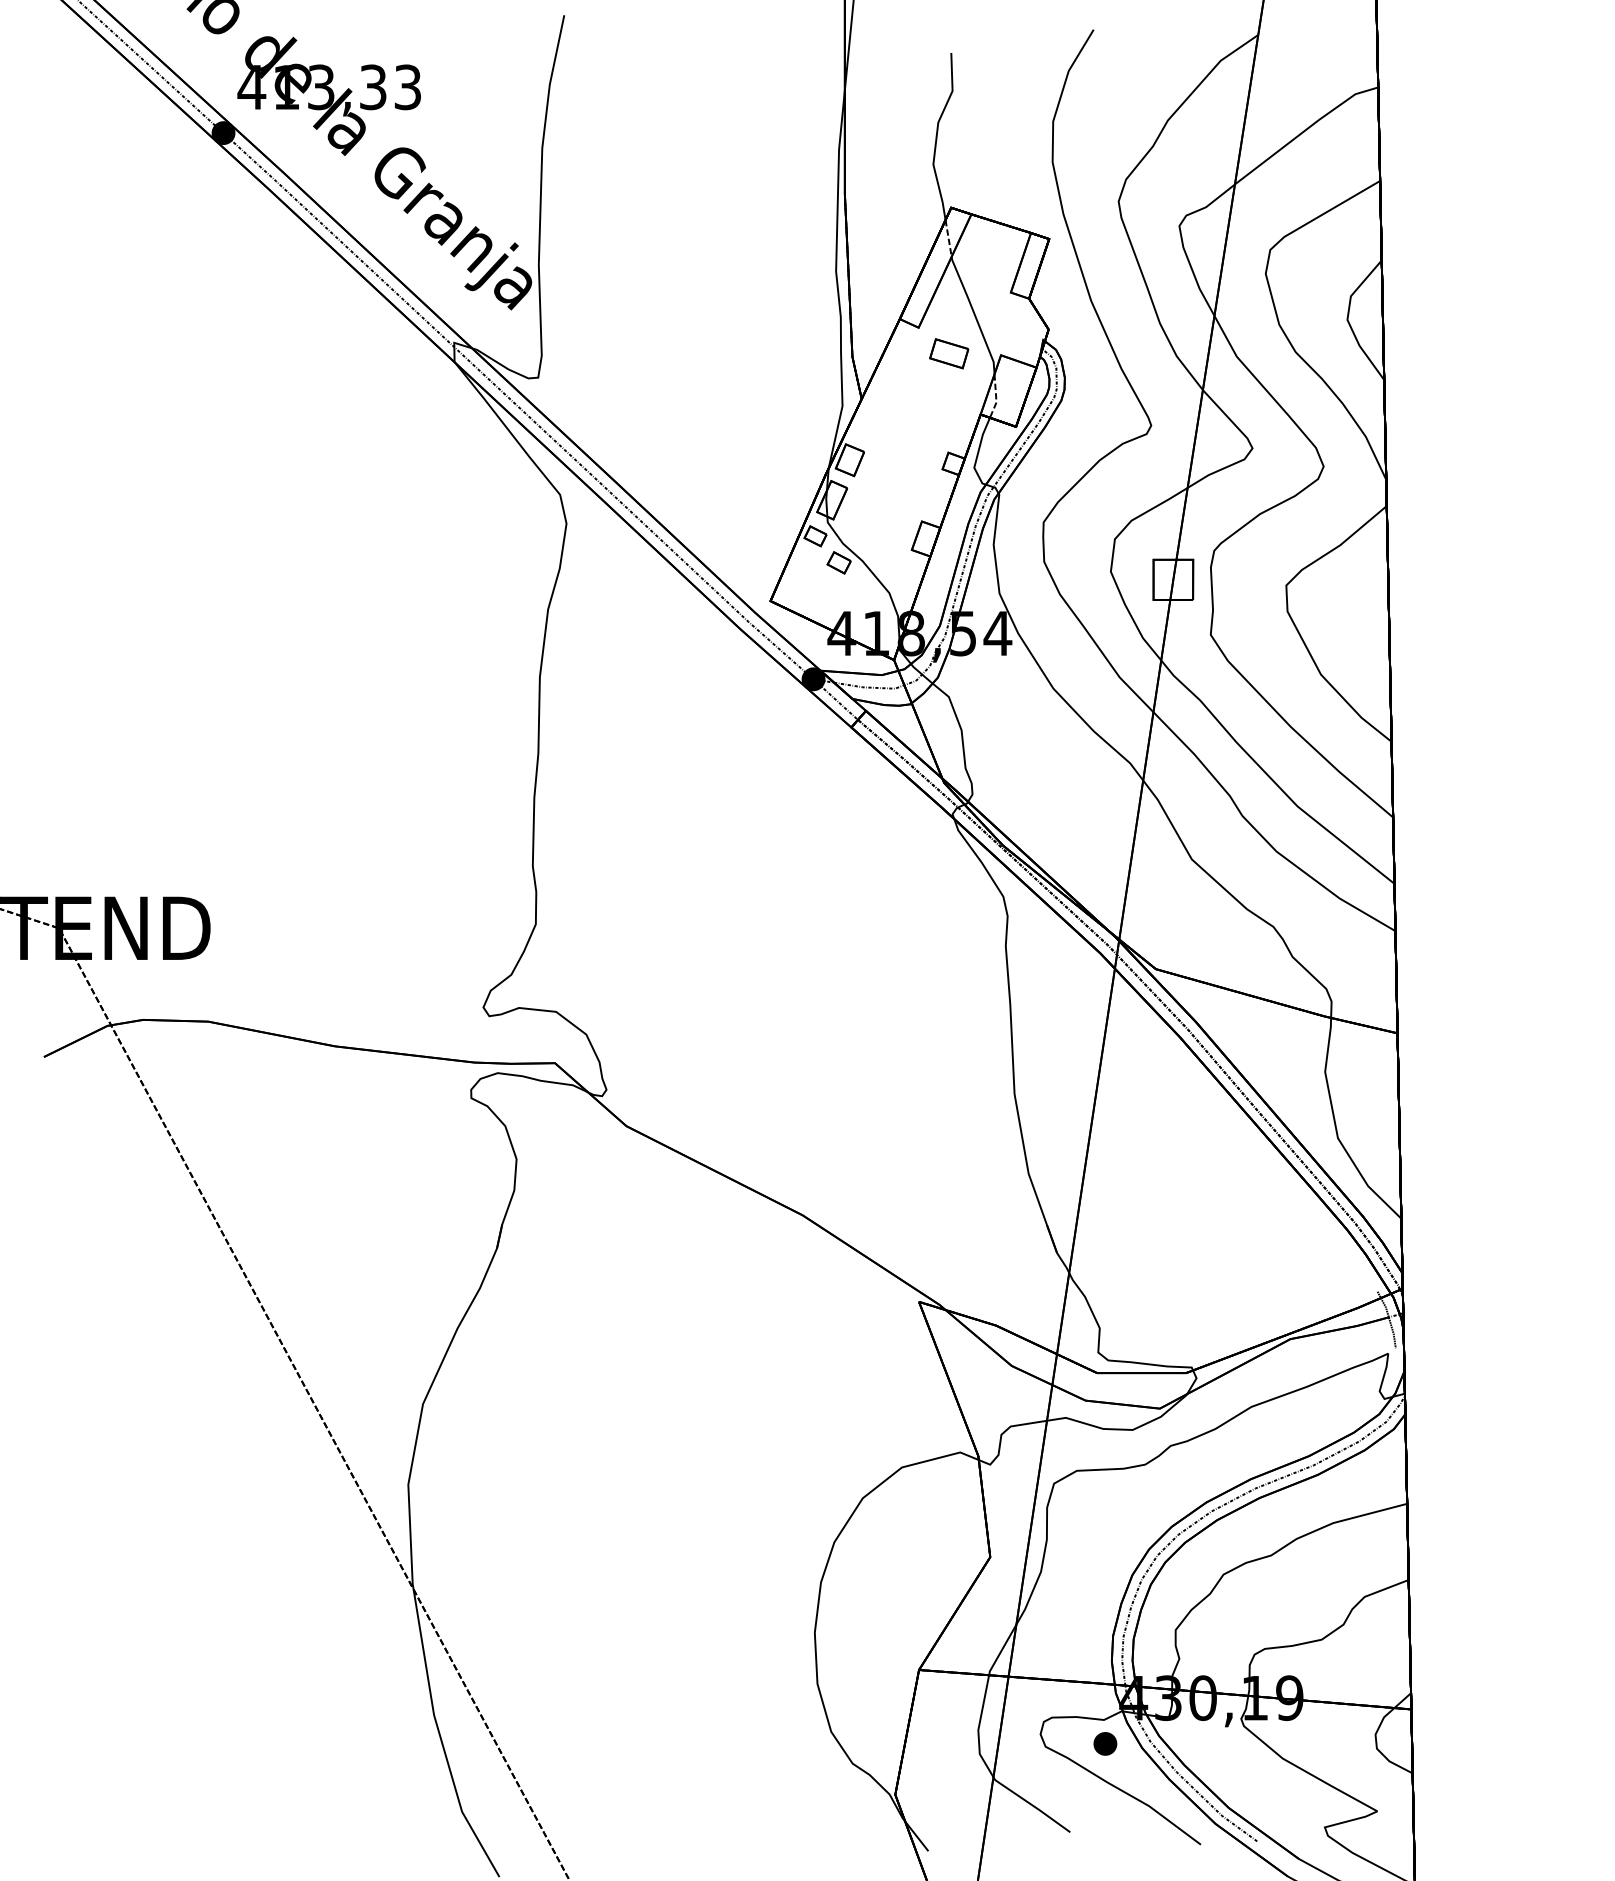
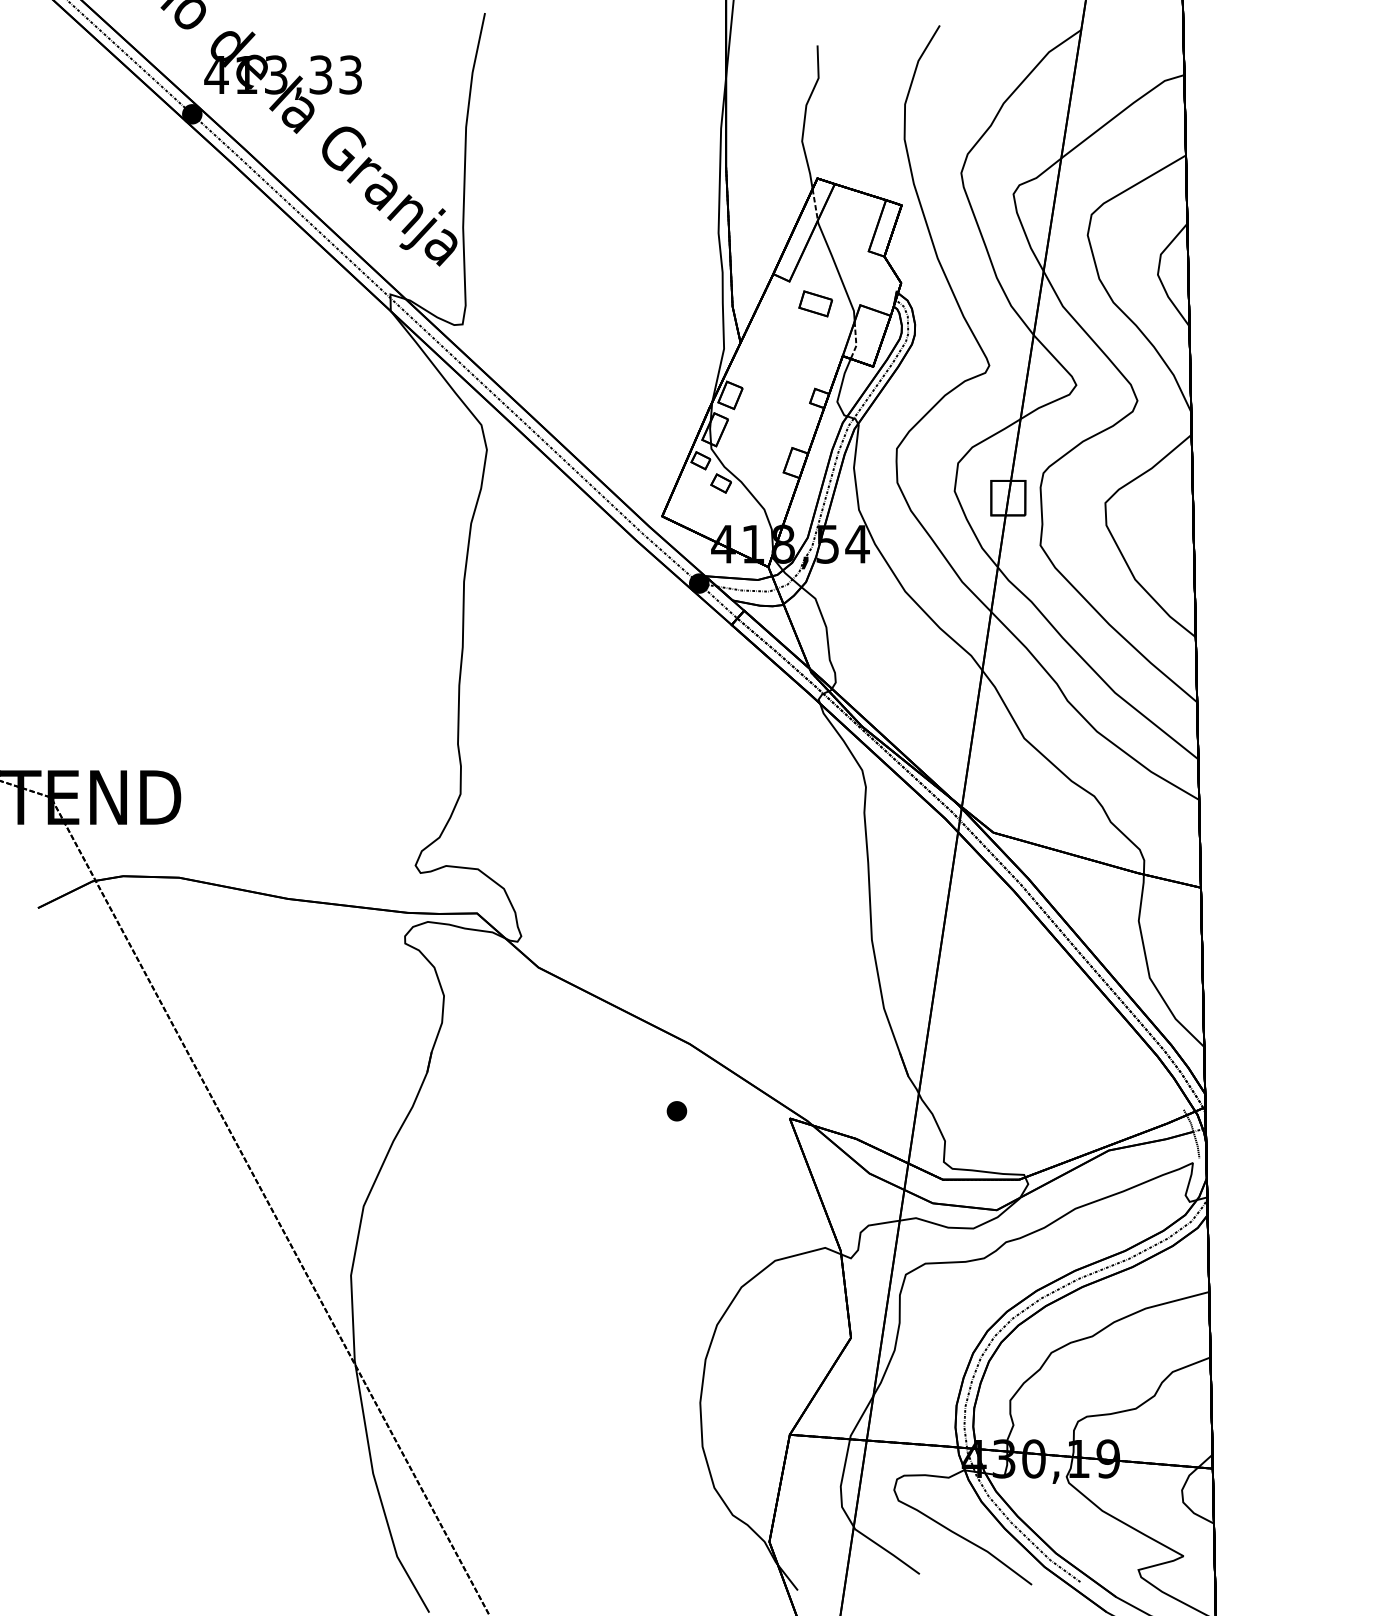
part: (1104, 1744) -> (676, 1111), moved

